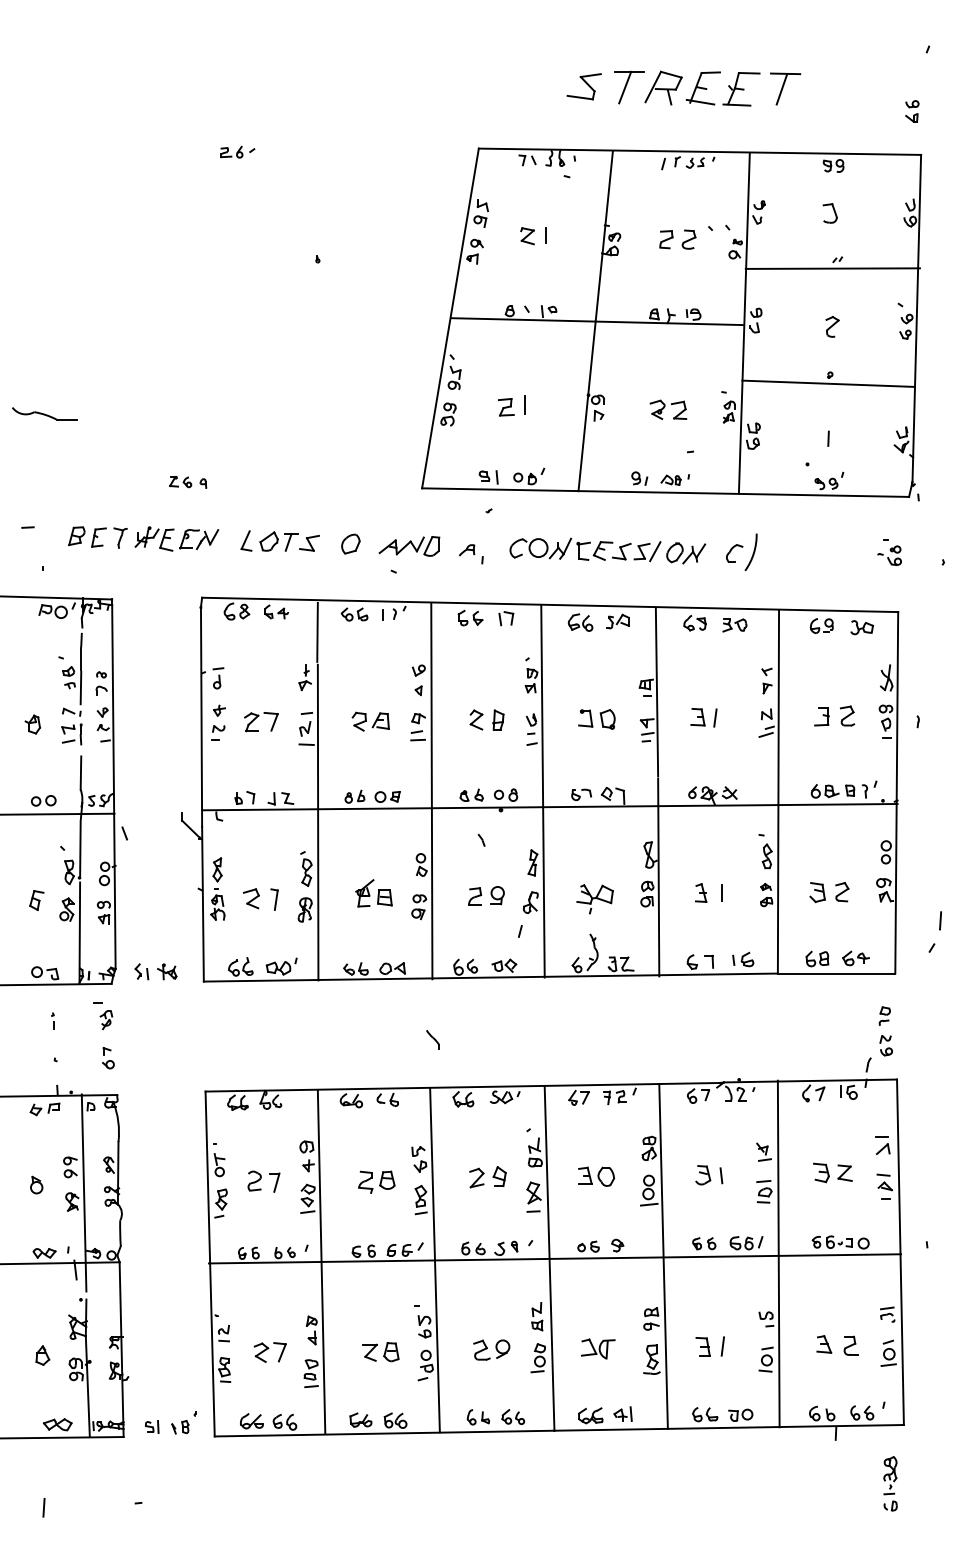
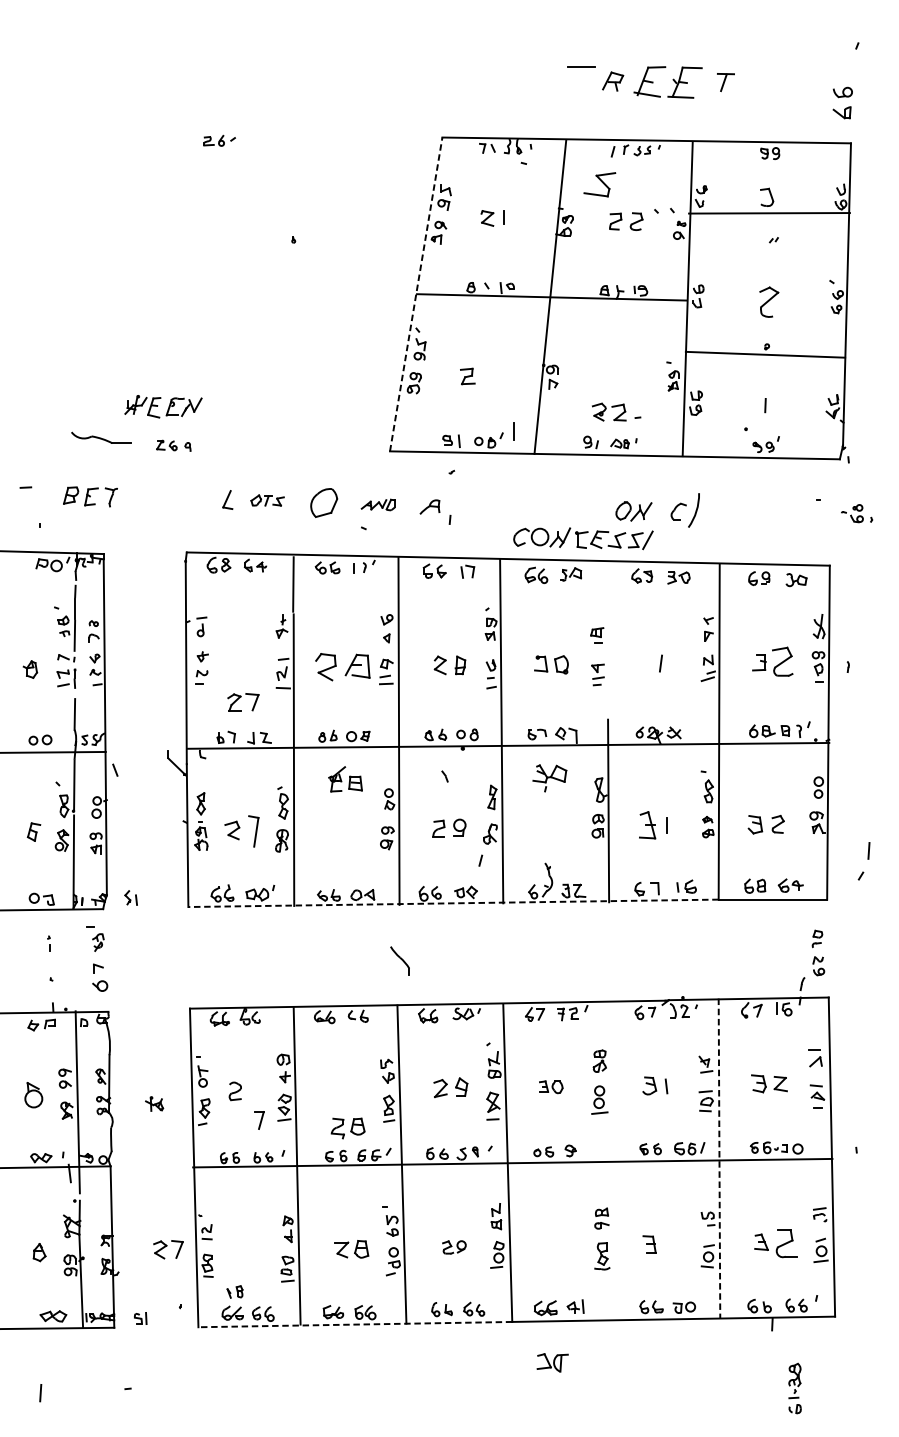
part: (583, 86) -> (599, 184), moved
line: (625, 87) -> (577, 81), removed
part: (663, 87) -> (613, 81), size x0.6
part: (785, 88) -> (725, 82), size x0.6
part: (912, 111) -> (843, 103), size x1.6
line: (832, 268) -> (769, 213), moved
line: (450, 317) -> (416, 293), solid -> dashed
part: (832, 326) -> (769, 301), size x1.6
line: (524, 404) -> (514, 431), moved
part: (668, 409) -> (609, 411), moved
part: (44, 413) -> (101, 437), moved
part: (176, 538) -> (163, 406), moved
part: (289, 541) -> (267, 500), size x0.6
part: (350, 543) -> (323, 502), size x1.6
part: (409, 546) -> (378, 505), size x0.6
part: (585, 549) -> (583, 538), moved
part: (470, 554) -> (434, 512), size x1.4
part: (889, 555) -> (852, 513), moved
line: (656, 691) -> (606, 639), removed
part: (847, 715) -> (782, 661), size x1.6
part: (259, 716) -> (241, 697), moved
part: (697, 717) -> (644, 663), removed
part: (370, 721) -> (342, 666), size x1.6
part: (701, 892) -> (648, 824), size x1.6
part: (373, 893) -> (345, 779), moved
part: (274, 899) -> (253, 831), size x1.6
part: (594, 899) -> (549, 778), moved
part: (167, 971) -> (154, 1103), moved
line: (490, 977) -> (453, 903), solid -> dashed
part: (432, 1039) -> (399, 960), size x1.6
part: (108, 1058) -> (100, 978), size x1.4
part: (596, 1176) -> (551, 1087), size x0.7
part: (376, 1181) -> (347, 1127), moved
part: (274, 1182) -> (259, 1120), moved
part: (36, 1184) -> (33, 1094), size x1.6
line: (778, 1254) -> (719, 1159), solid -> dashed
line: (663, 1256) -> (613, 1161), removed
part: (850, 1345) -> (785, 1243), size x1.6
line: (722, 1346) -> (667, 1244), removed
part: (598, 1348) -> (552, 1362), moved
part: (491, 1349) -> (454, 1246), size x0.7
part: (269, 1352) -> (167, 1249), moved
part: (180, 1427) -> (235, 1292), moved
line: (384, 1433) -> (355, 1324), solid -> dashed
part: (890, 1483) -> (795, 1388), moved

